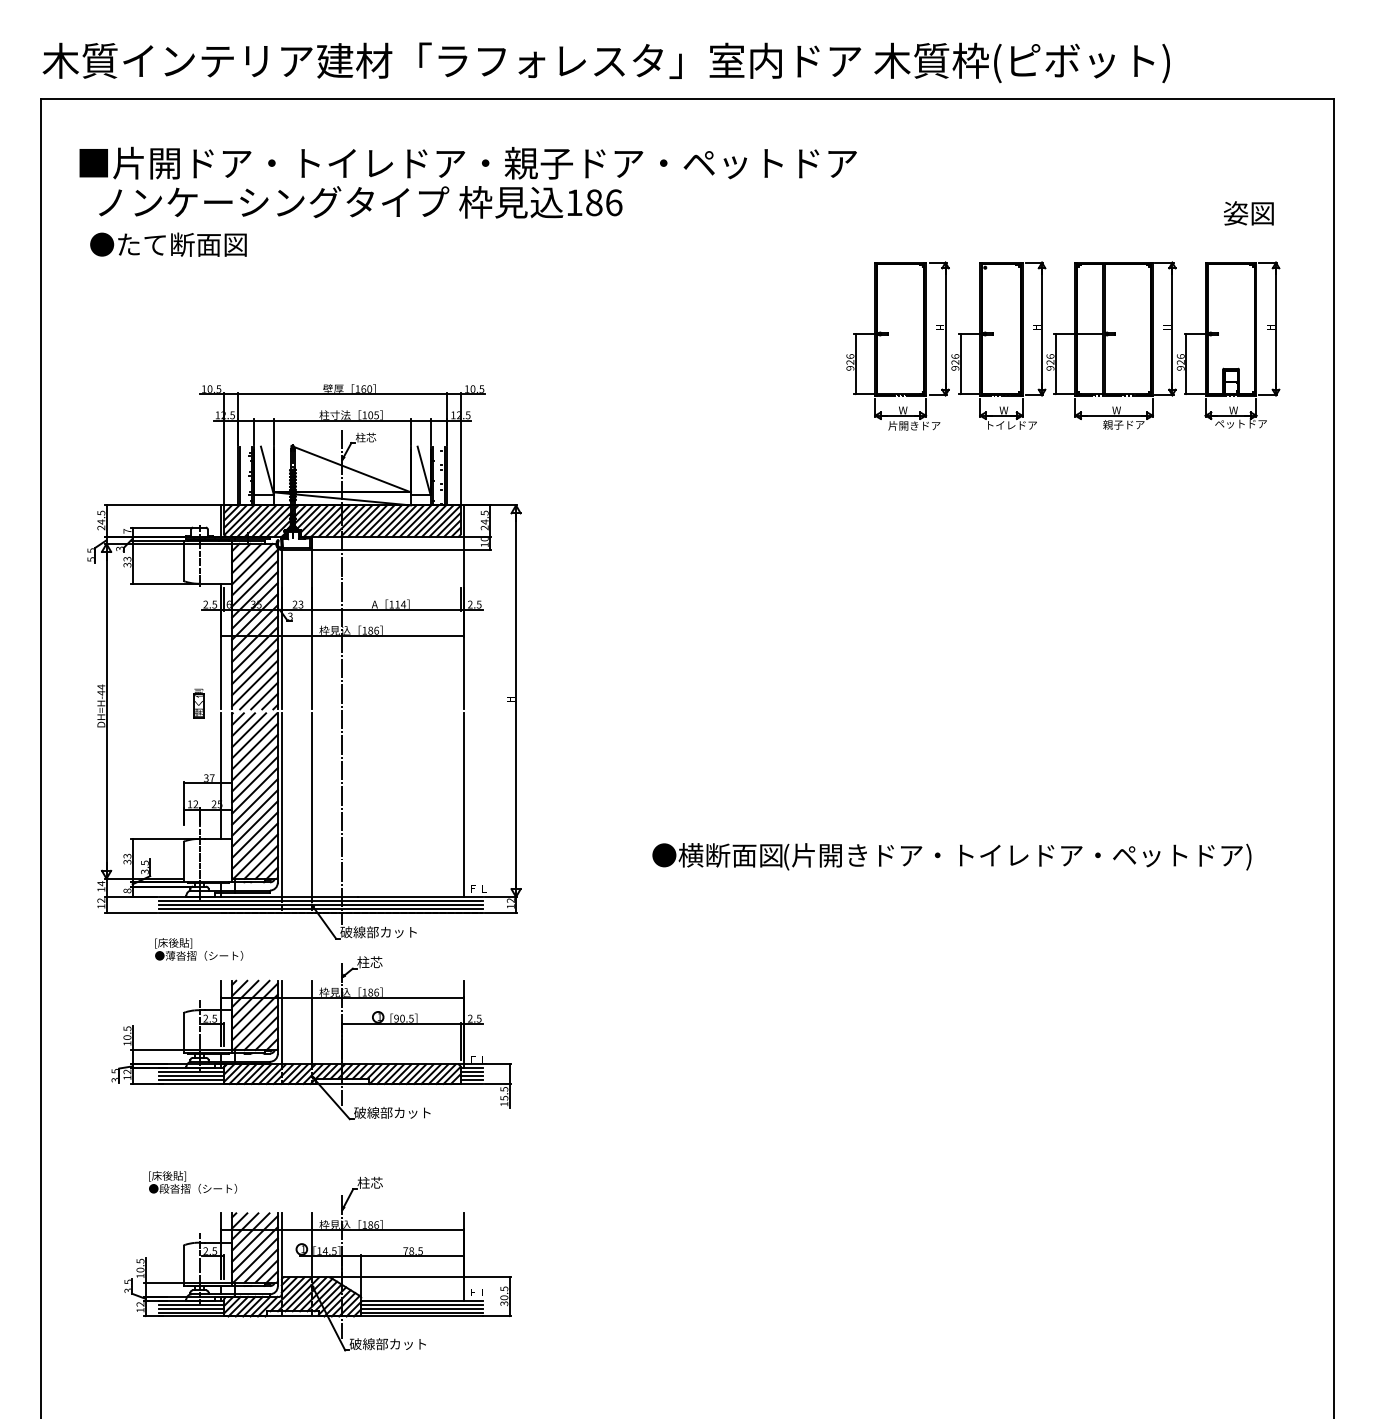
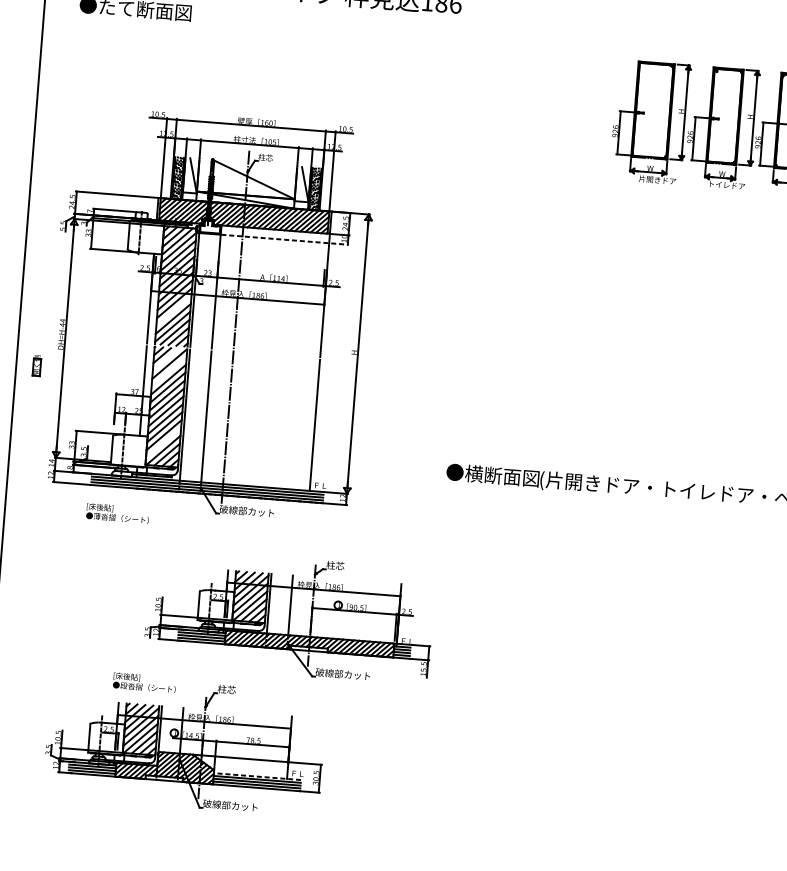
line: (402, 549) -> (285, 239), solid -> dashed
line: (254, 661) -> (173, 311), removed
part: (198, 703) -> (36, 365), moved
line: (249, 730) -> (166, 360), removed
line: (254, 746) -> (168, 371), removed
line: (254, 846) -> (163, 443), removed
part: (311, 1038) -> (289, 616), moved
text: (193, 1182) -> (145, 682), moved
line: (421, 1300) -> (256, 776), solid -> dashed

